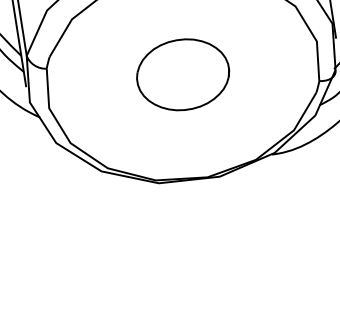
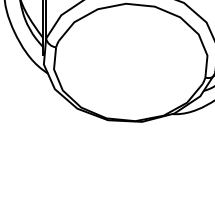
part: (182, 74) -> (130, 62), removed

